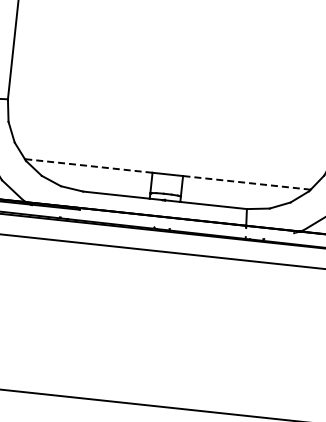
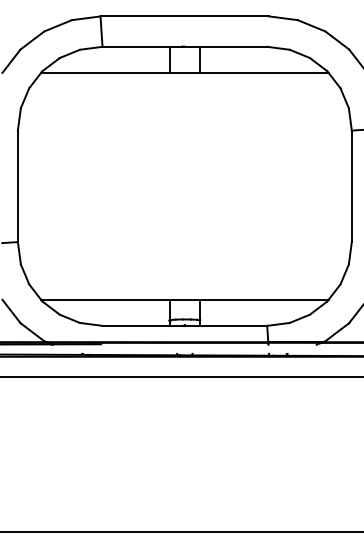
line: (87, 165) -> (104, 299), dashed -> solid
line: (246, 182) -> (263, 299), dashed -> solid

